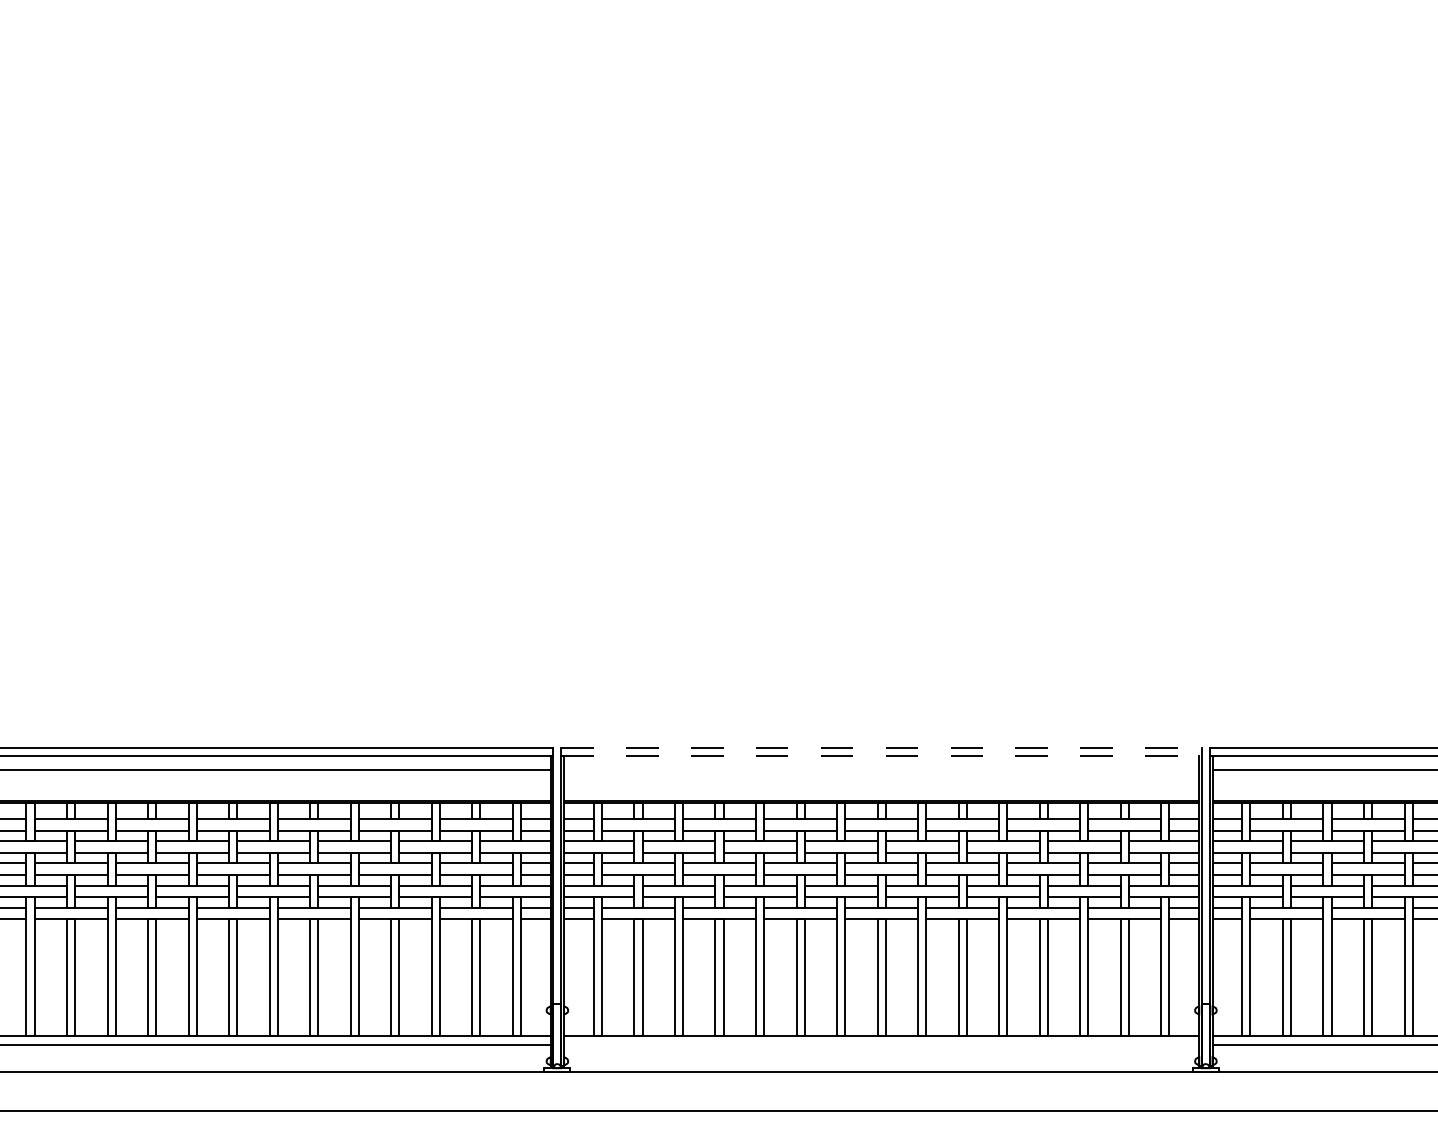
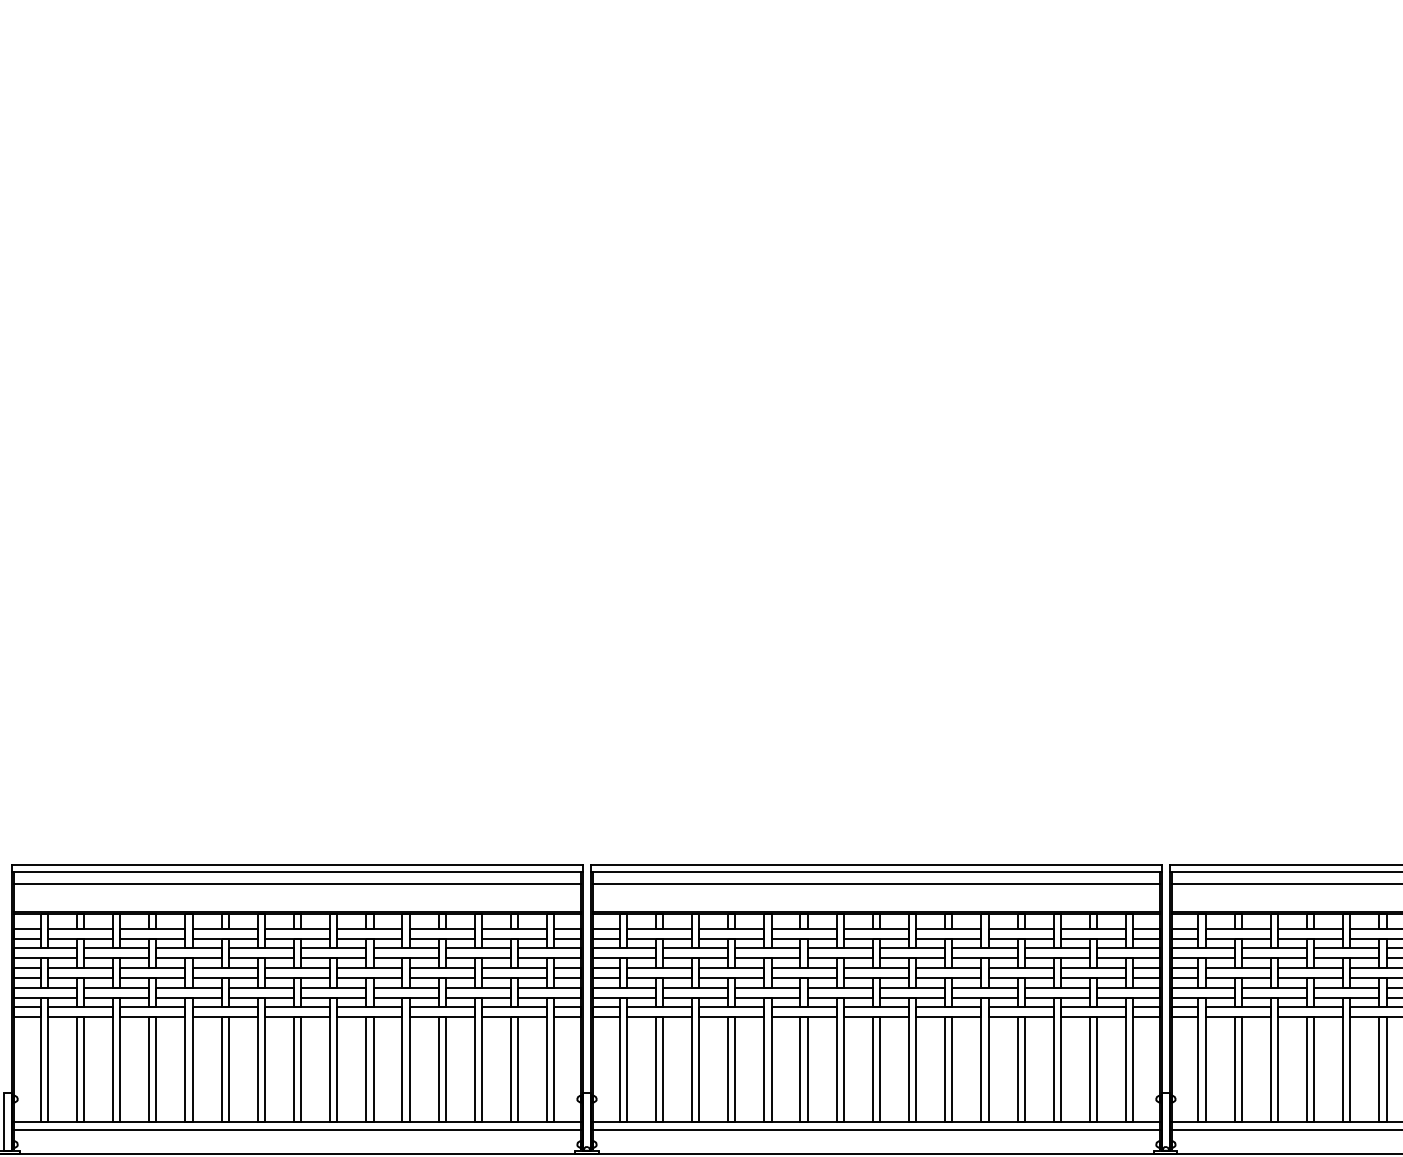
line: (881, 747) -> (876, 864), dashed -> solid
line: (881, 755) -> (876, 871), dashed -> solid
line: (880, 770) -> (875, 884), added
line: (880, 1044) -> (875, 1129), added

